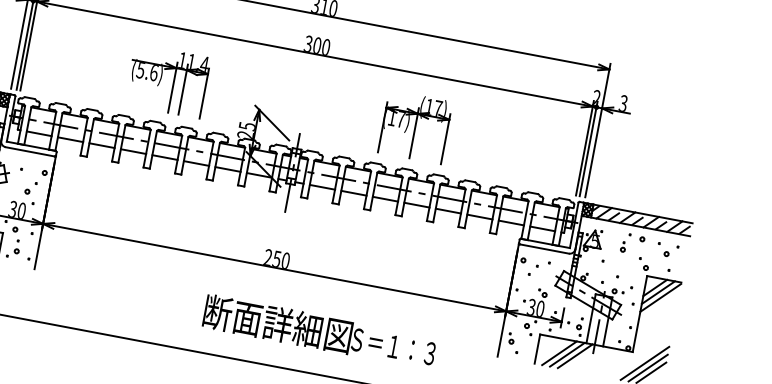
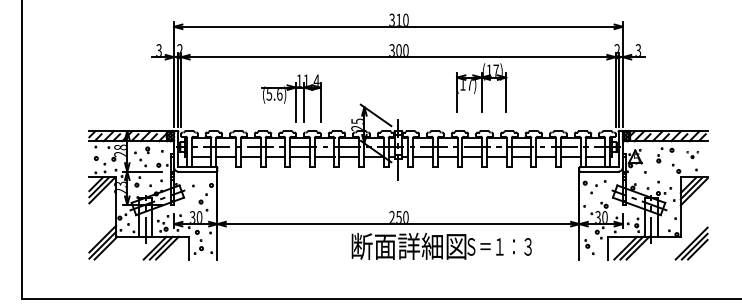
part: (415, 126) -> (481, 87), moved
part: (667, 249) -> (692, 154), size x0.7
text: (319, 330) -> (441, 245), moved

